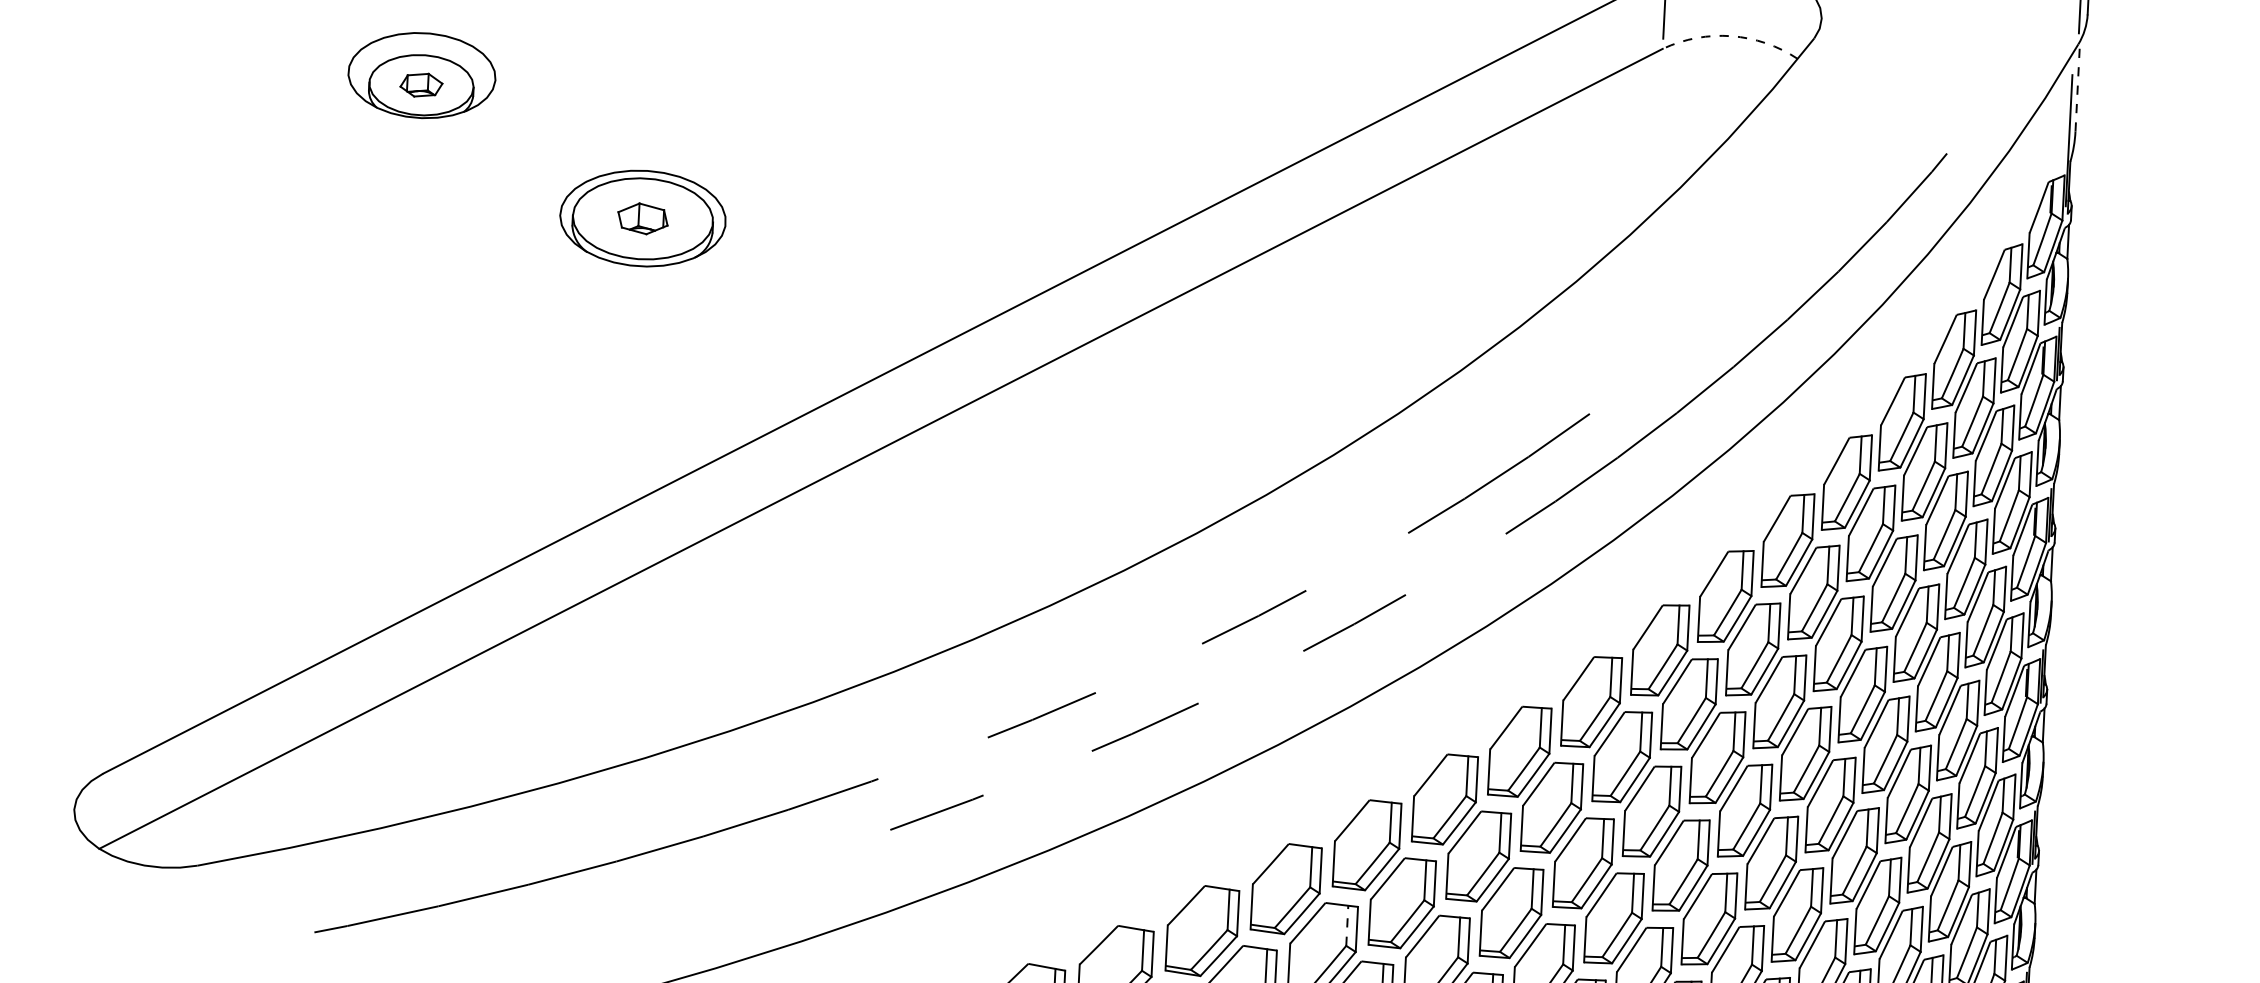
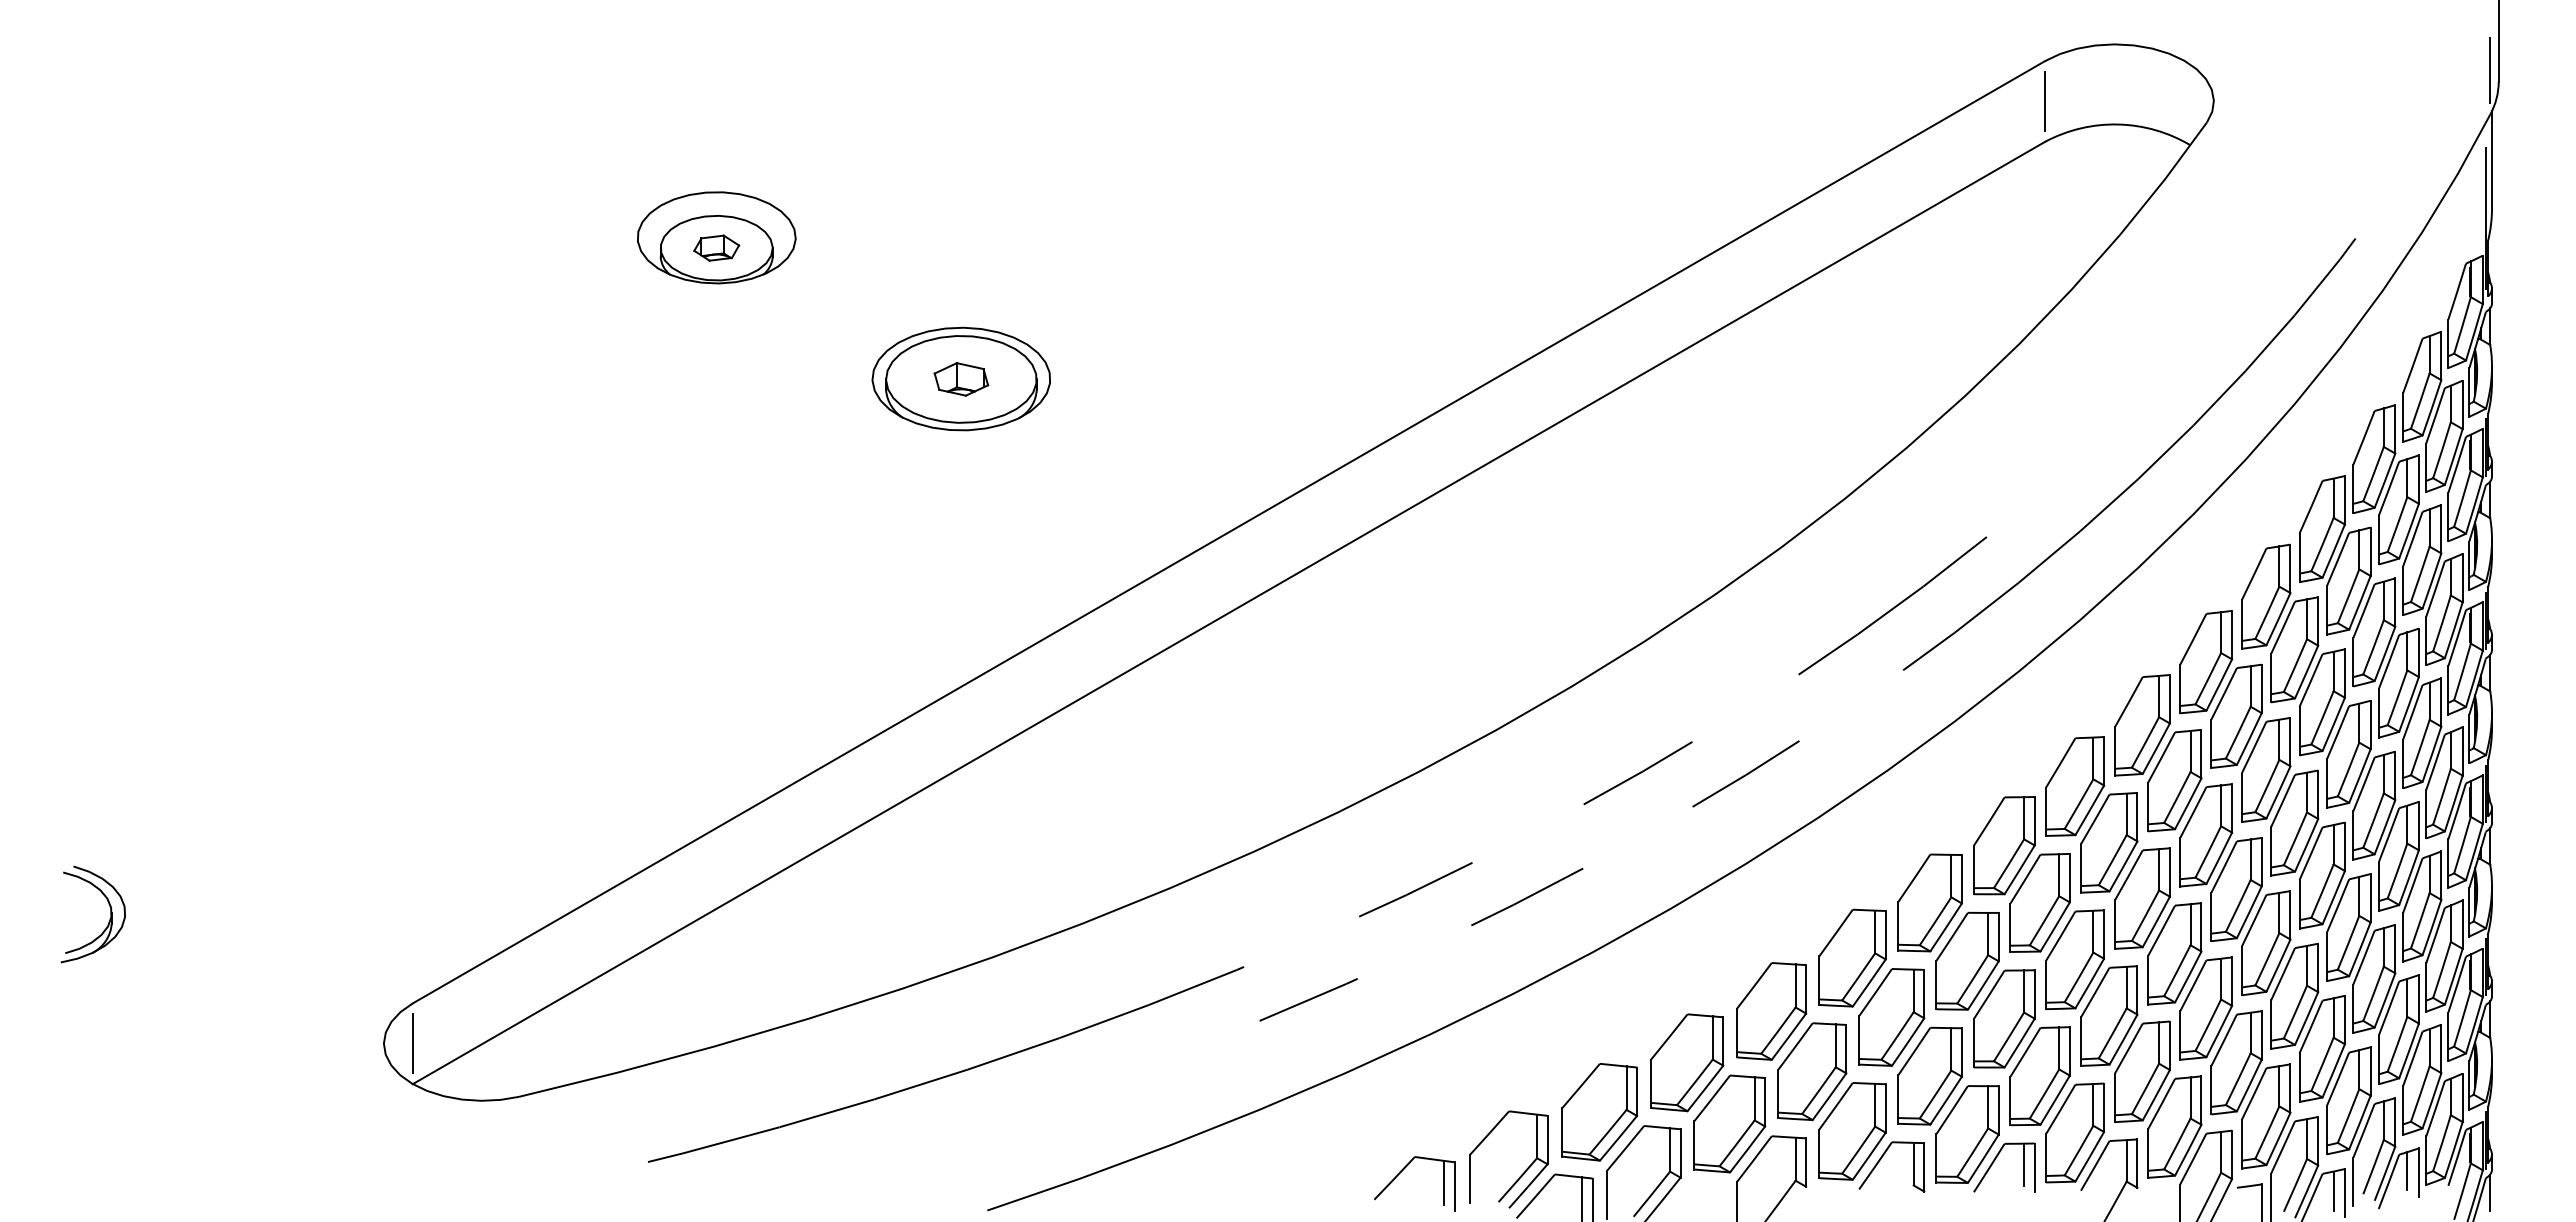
arc: (1731, 36) -> (2118, 124), dashed -> solid
line: (2078, 86) -> (2492, 159), dashed -> solid
line: (100, 811) -> (412, 1043), added
line: (1347, 925) -> (1754, 1098), dashed -> solid

